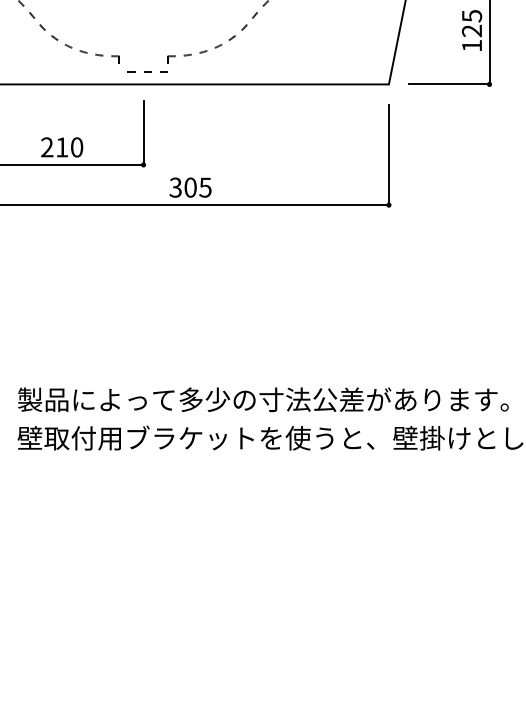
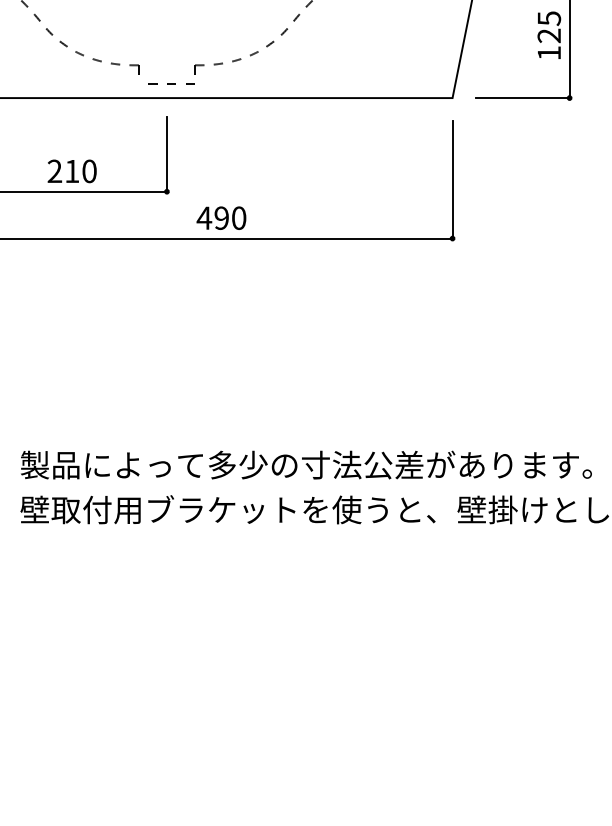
text: (190, 187) -> (221, 218), 305 -> 490

